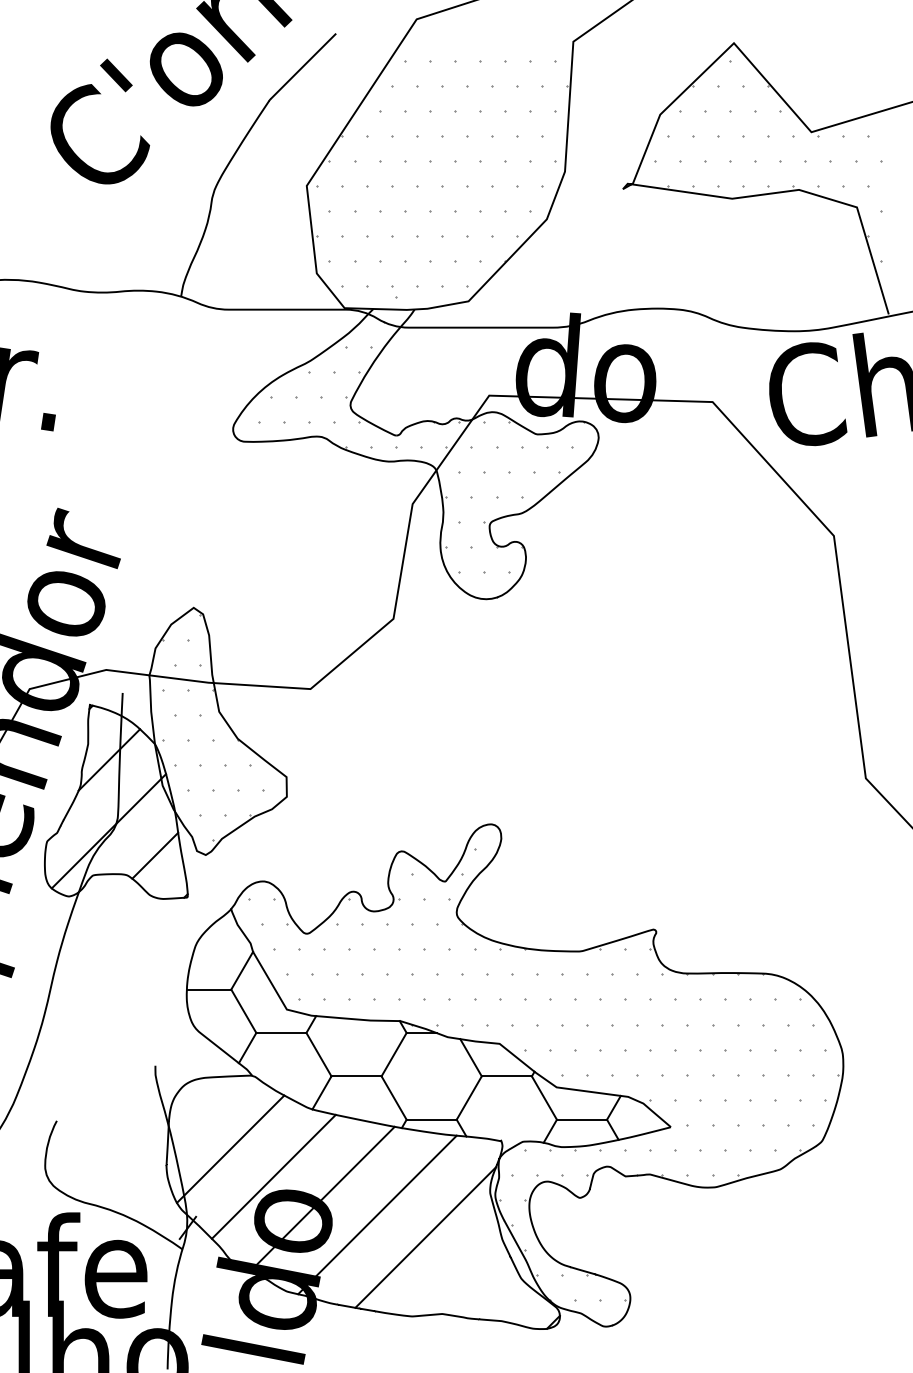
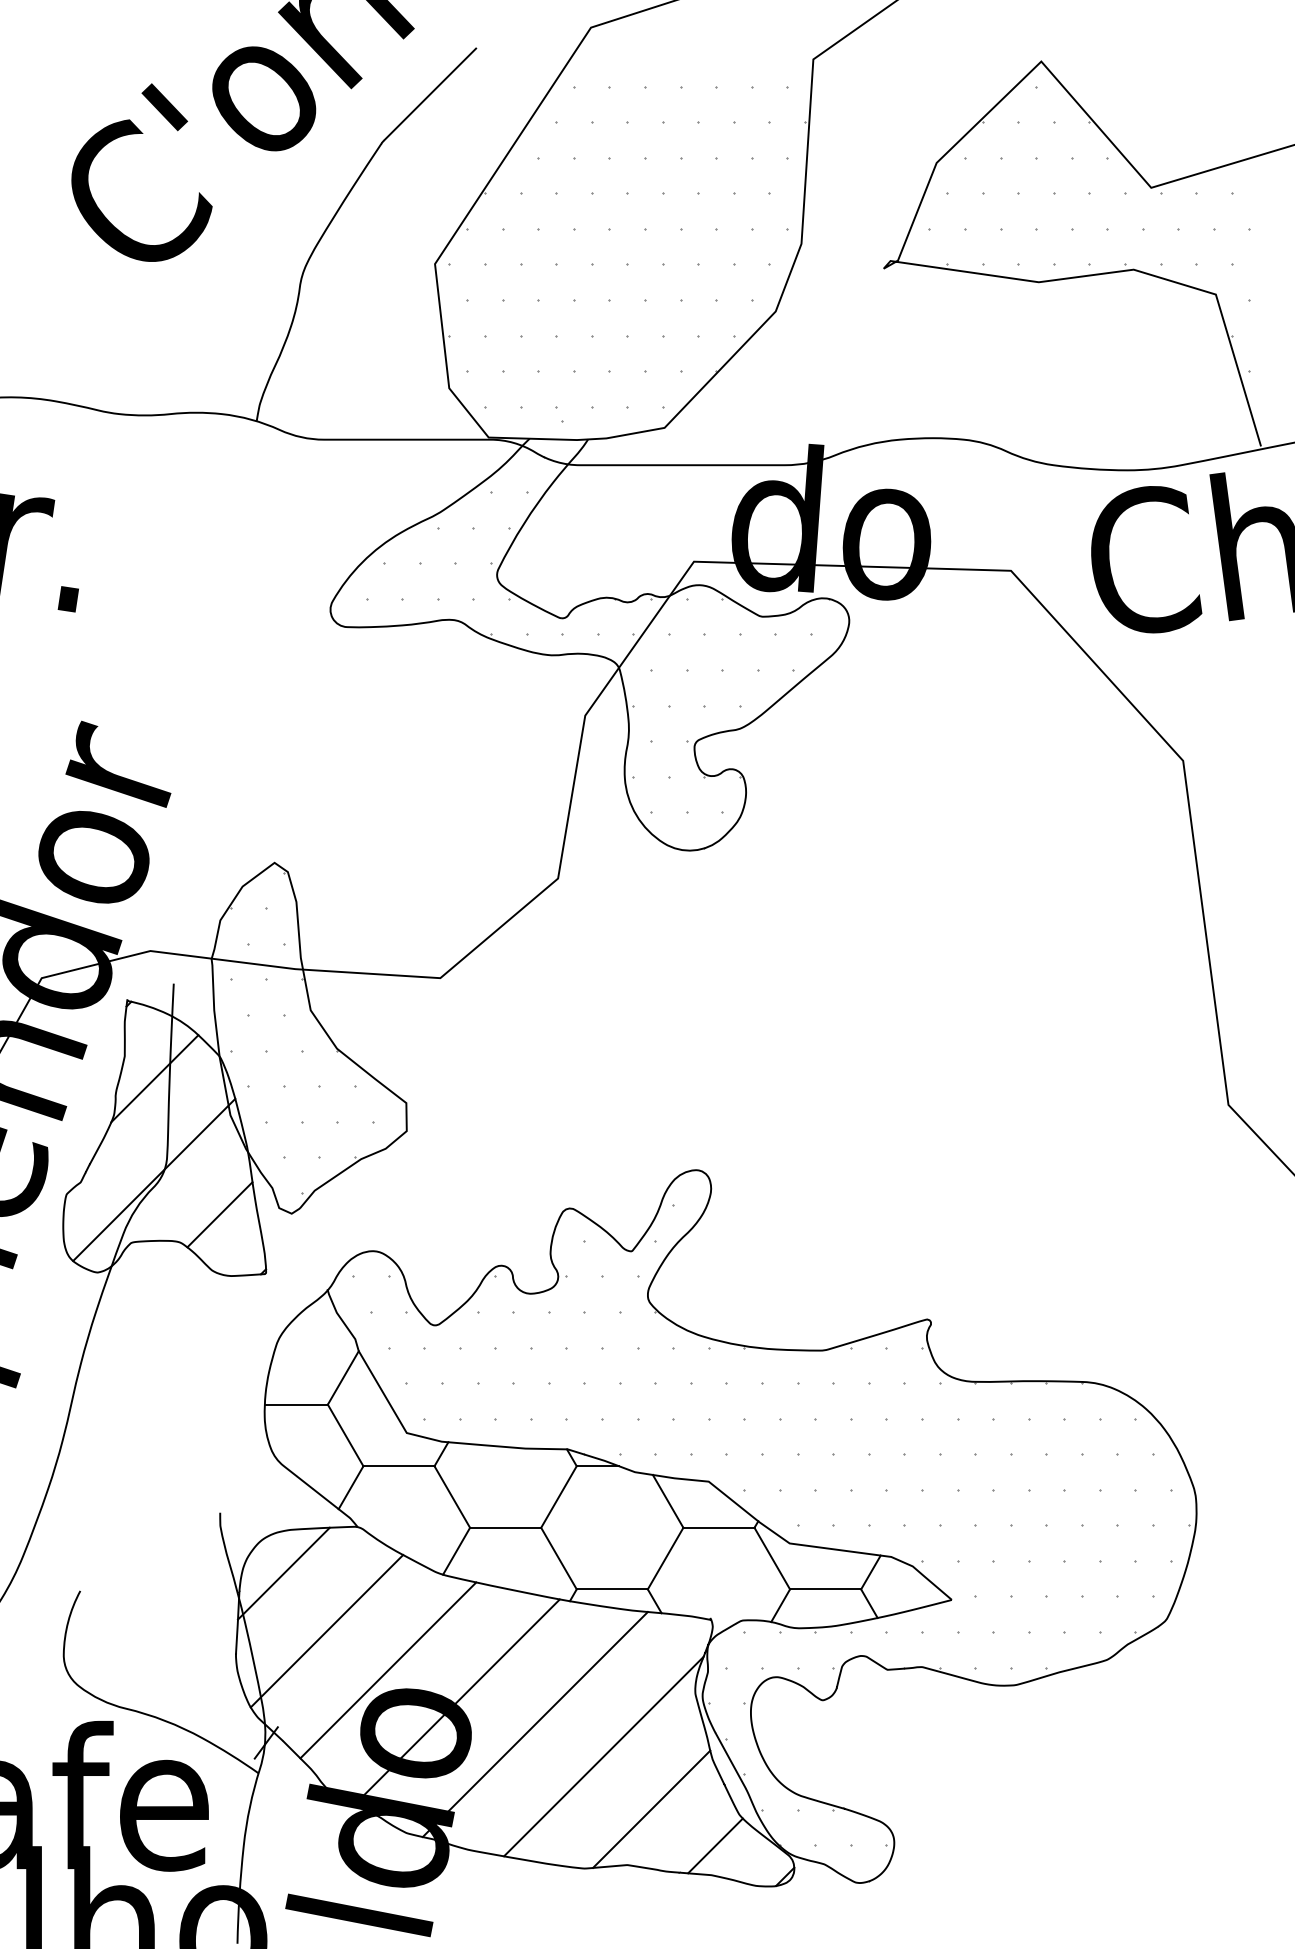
line: (200, 1108) -> (283, 1573), added
line: (459, 1274) -> (651, 1808), added
line: (504, 1300) -> (715, 1845), added

